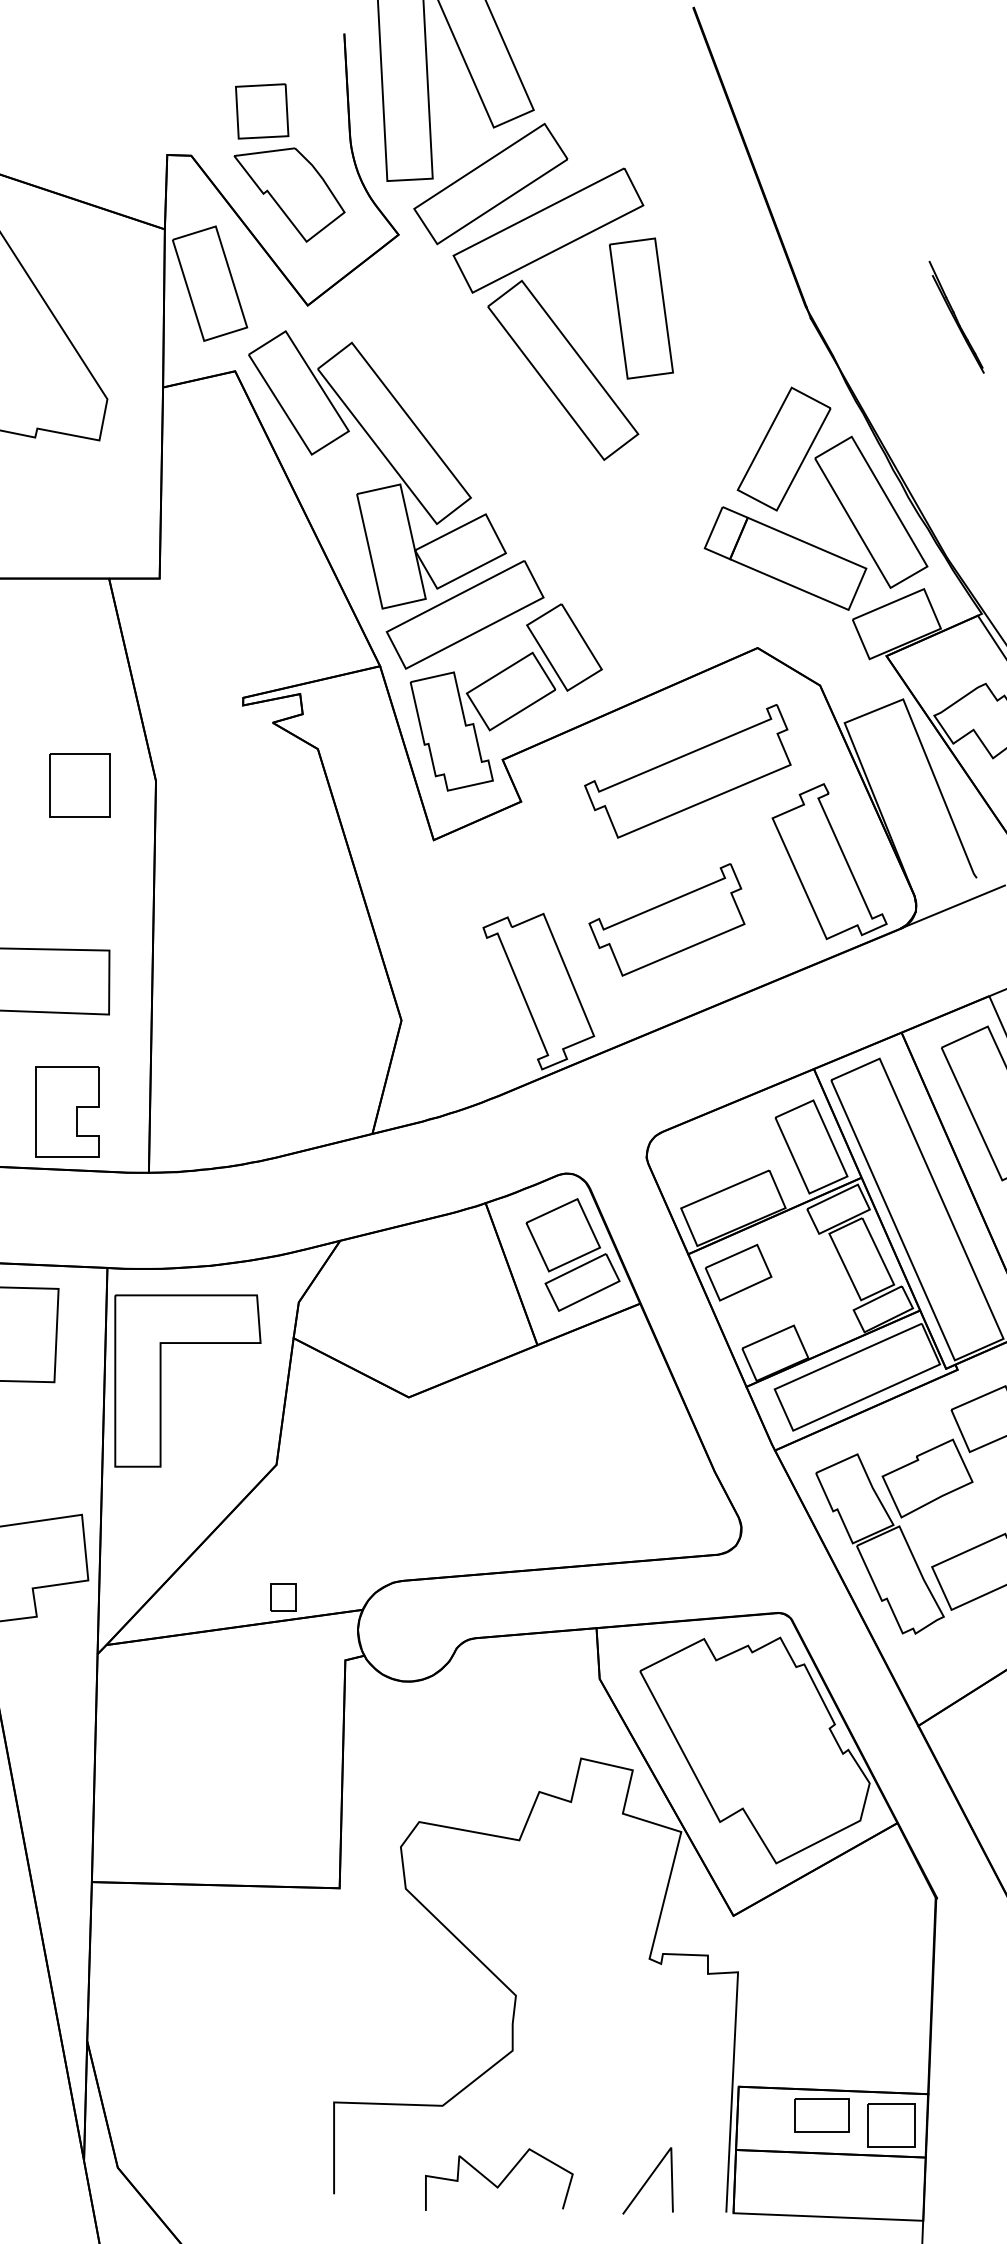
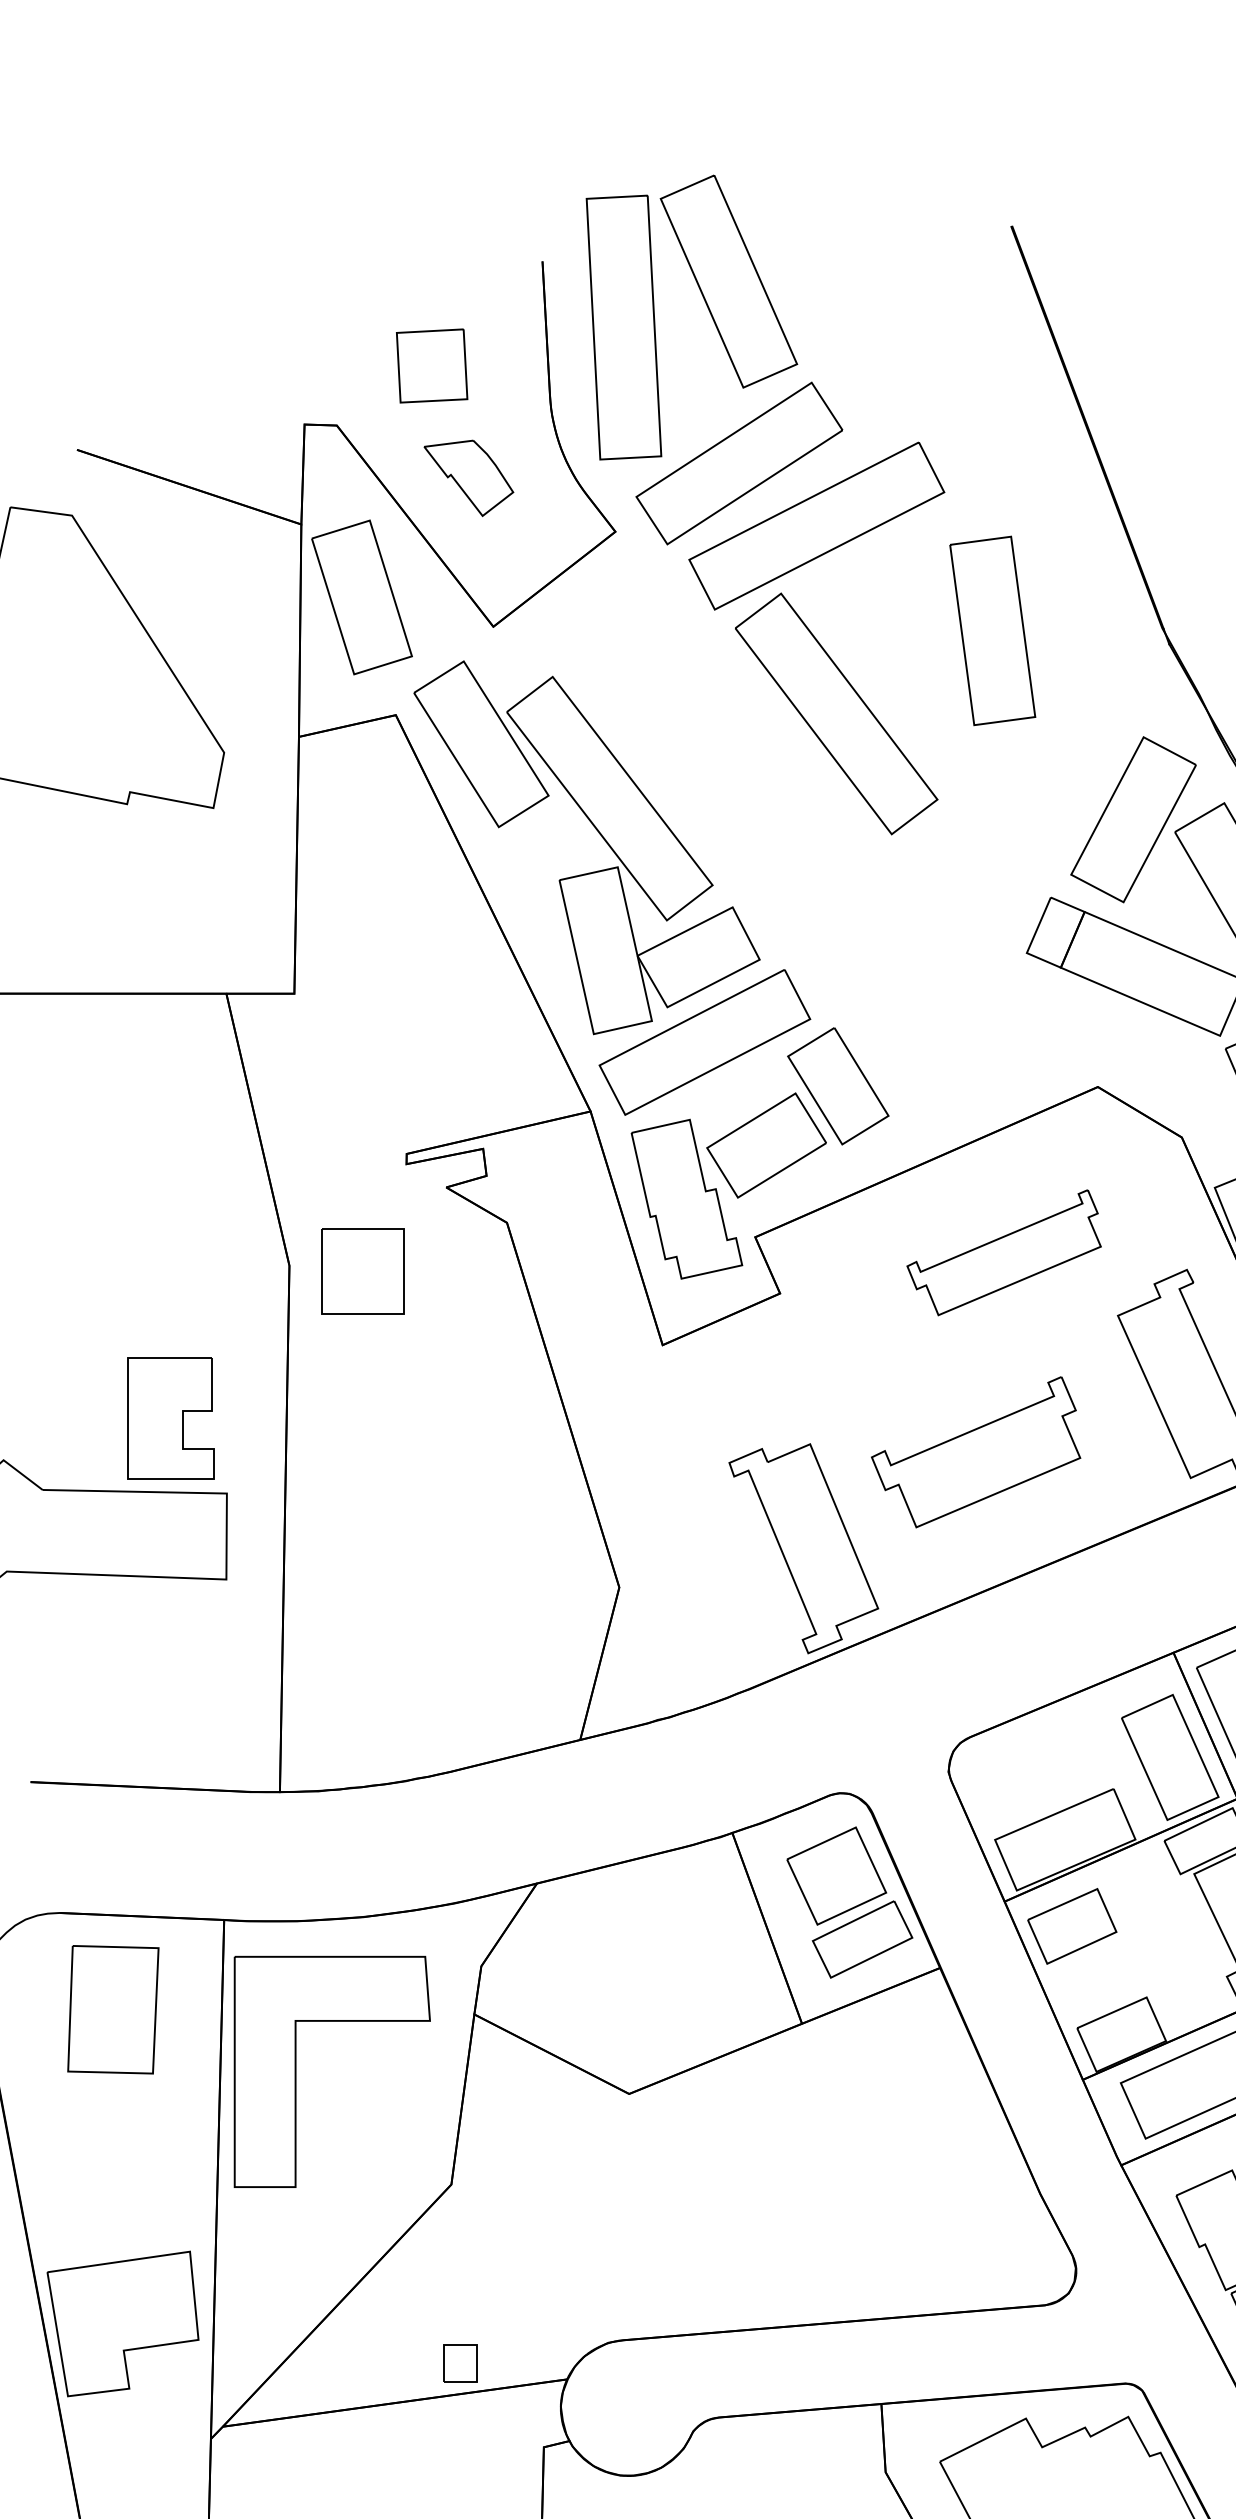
part: (289, 194) -> (468, 477), size x0.6
part: (640, 308) -> (991, 630), moved
part: (687, 771) -> (1003, 1252), size x0.7
part: (79, 785) -> (362, 1271), moved
part: (67, 1111) -> (170, 1416), moved

